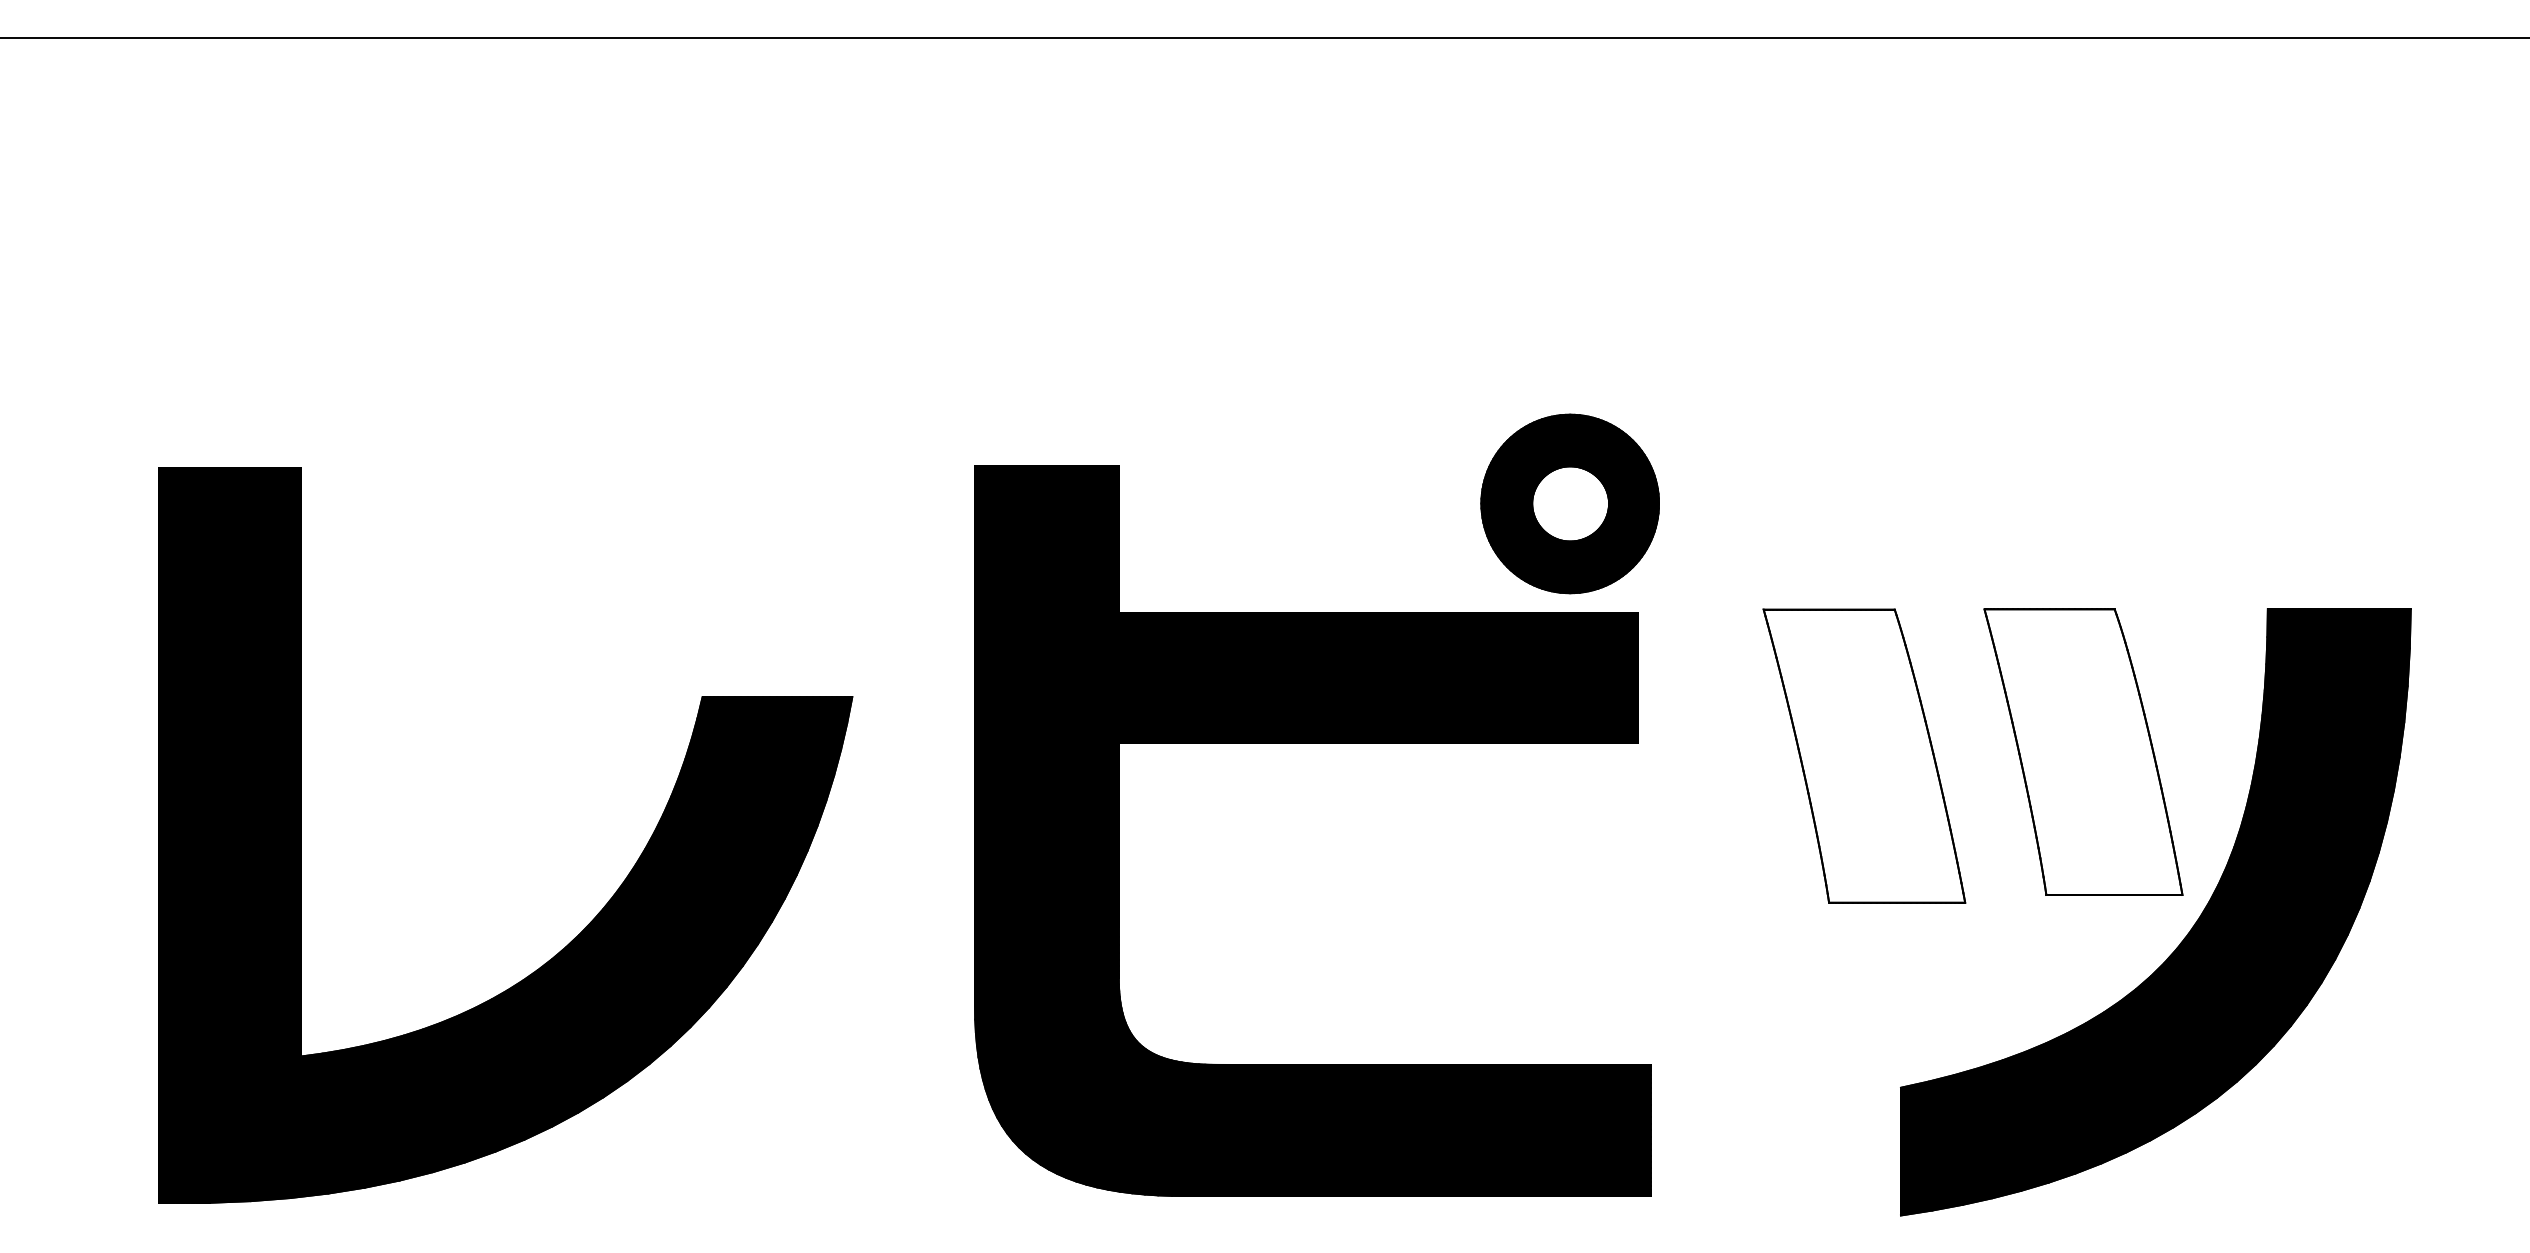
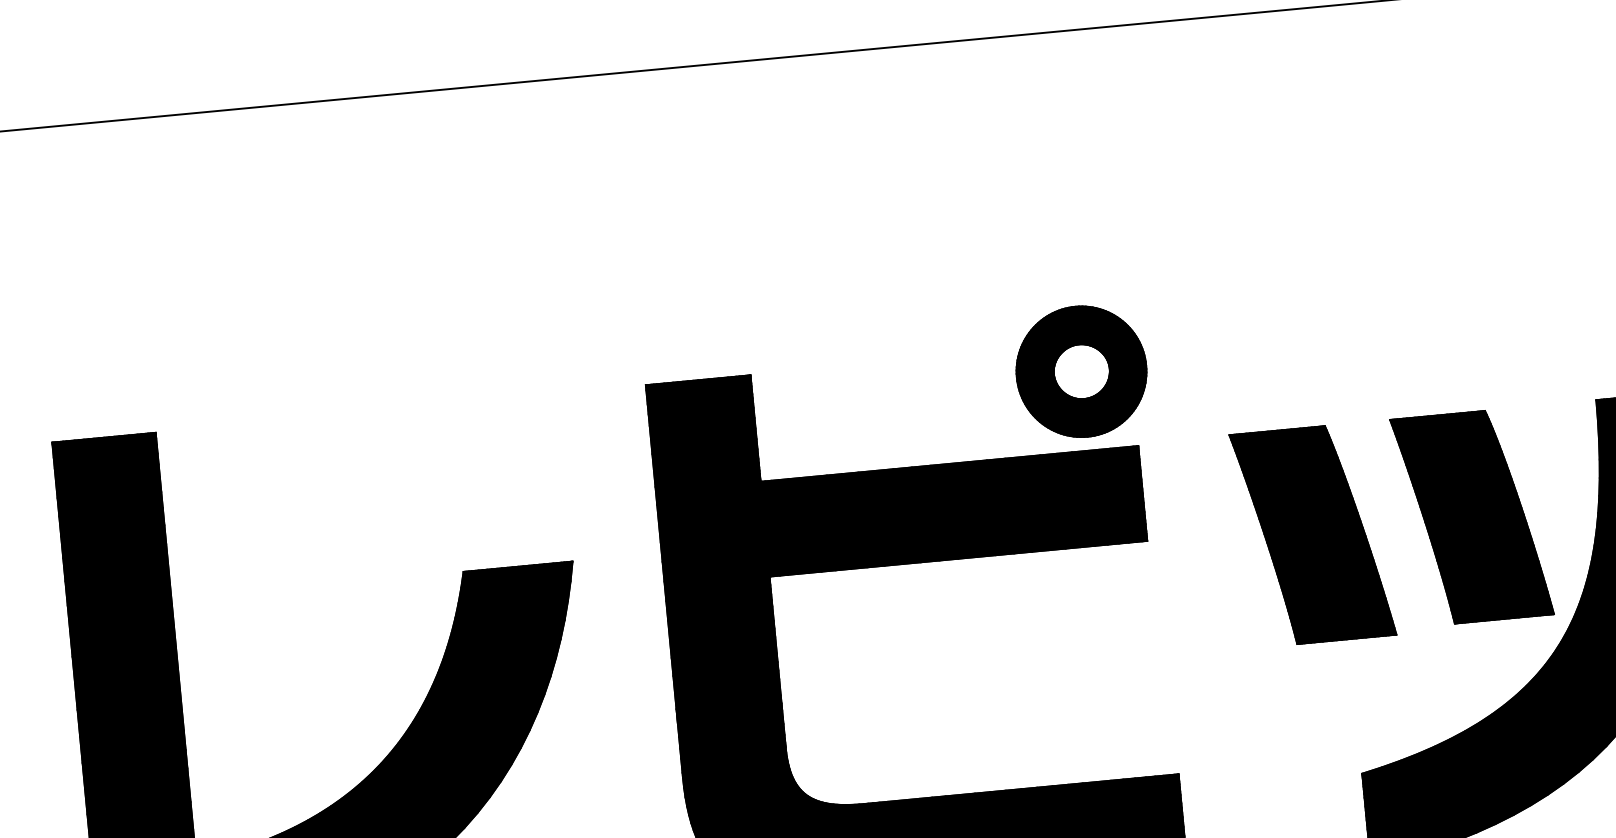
fill: (2083, 752) -> (1472, 517), added
fill: (1864, 755) -> (1312, 534), added

